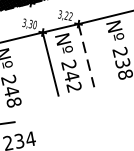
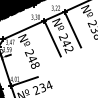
line: (85, 55) -> (72, 29), dashed -> solid

